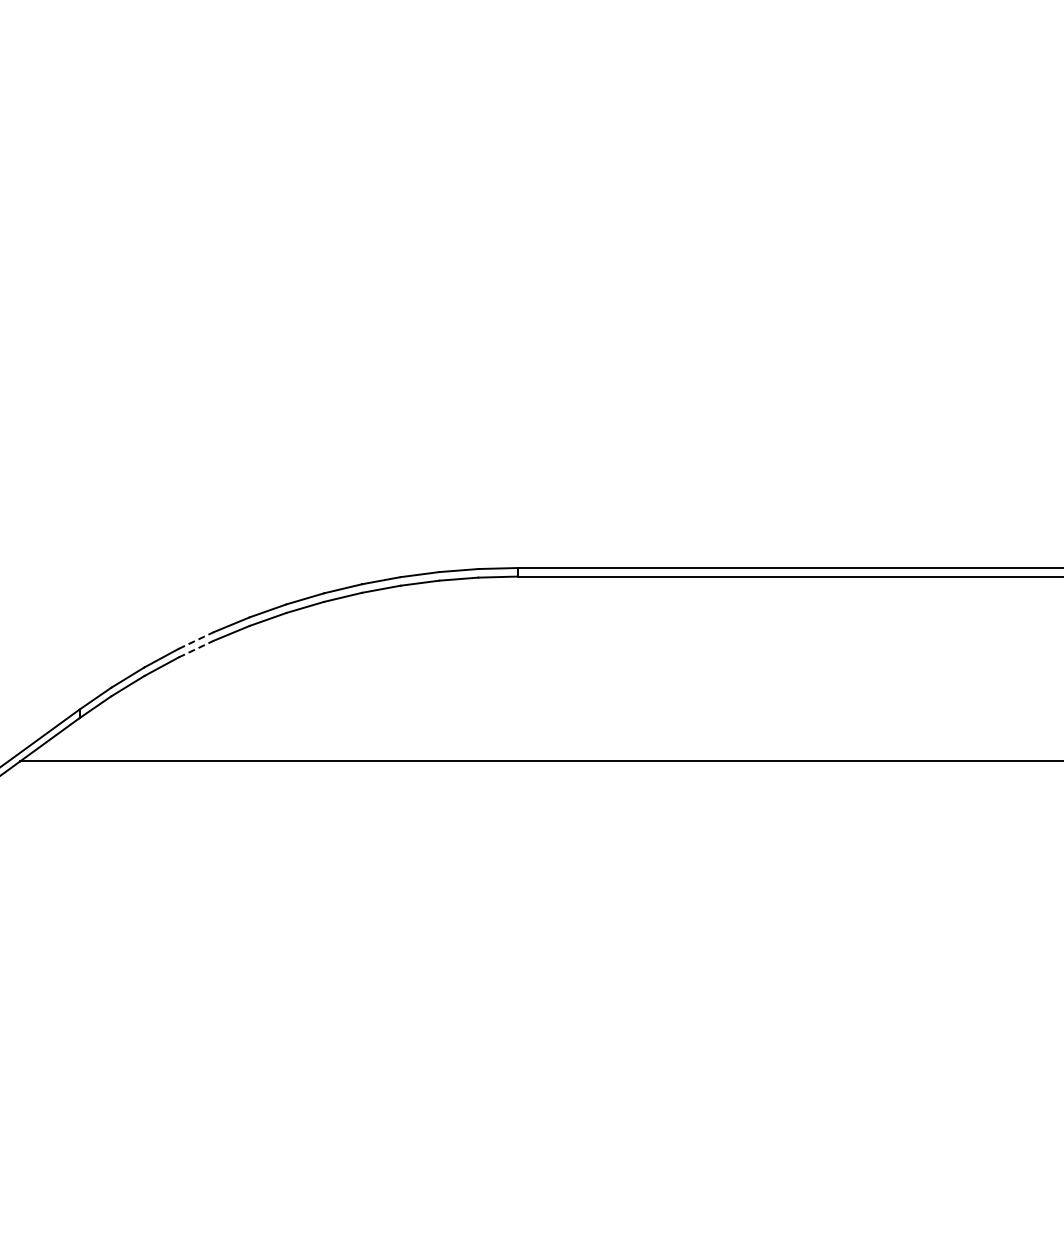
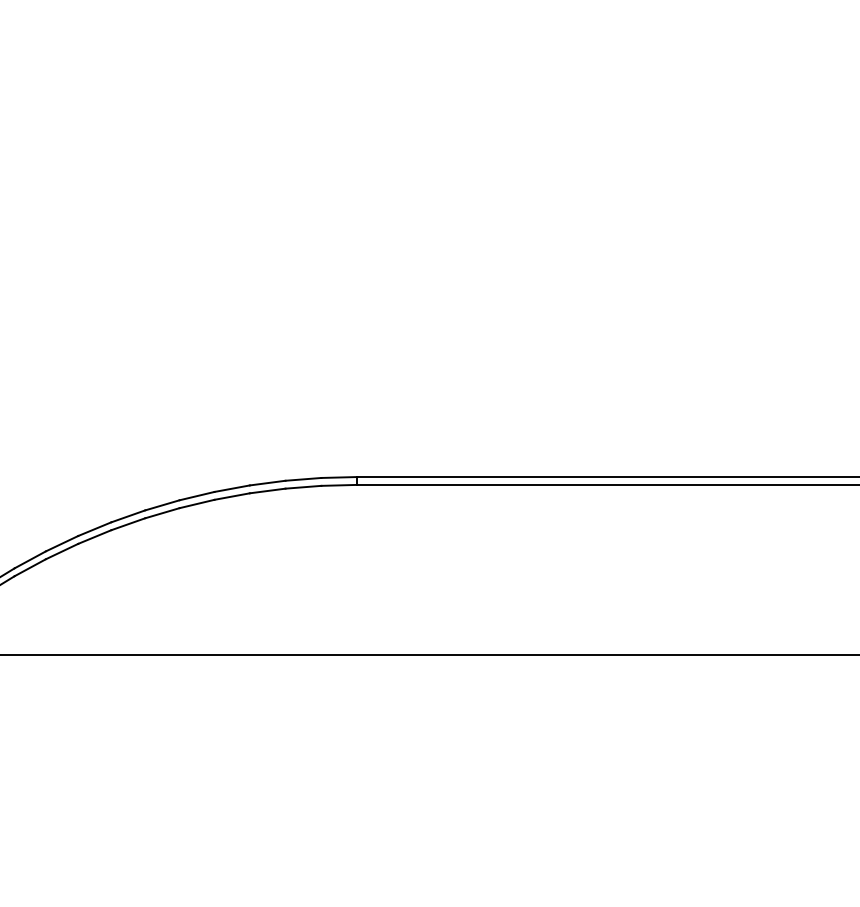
line: (196, 640) -> (62, 543), dashed -> solid
line: (196, 648) -> (62, 550), dashed -> solid

